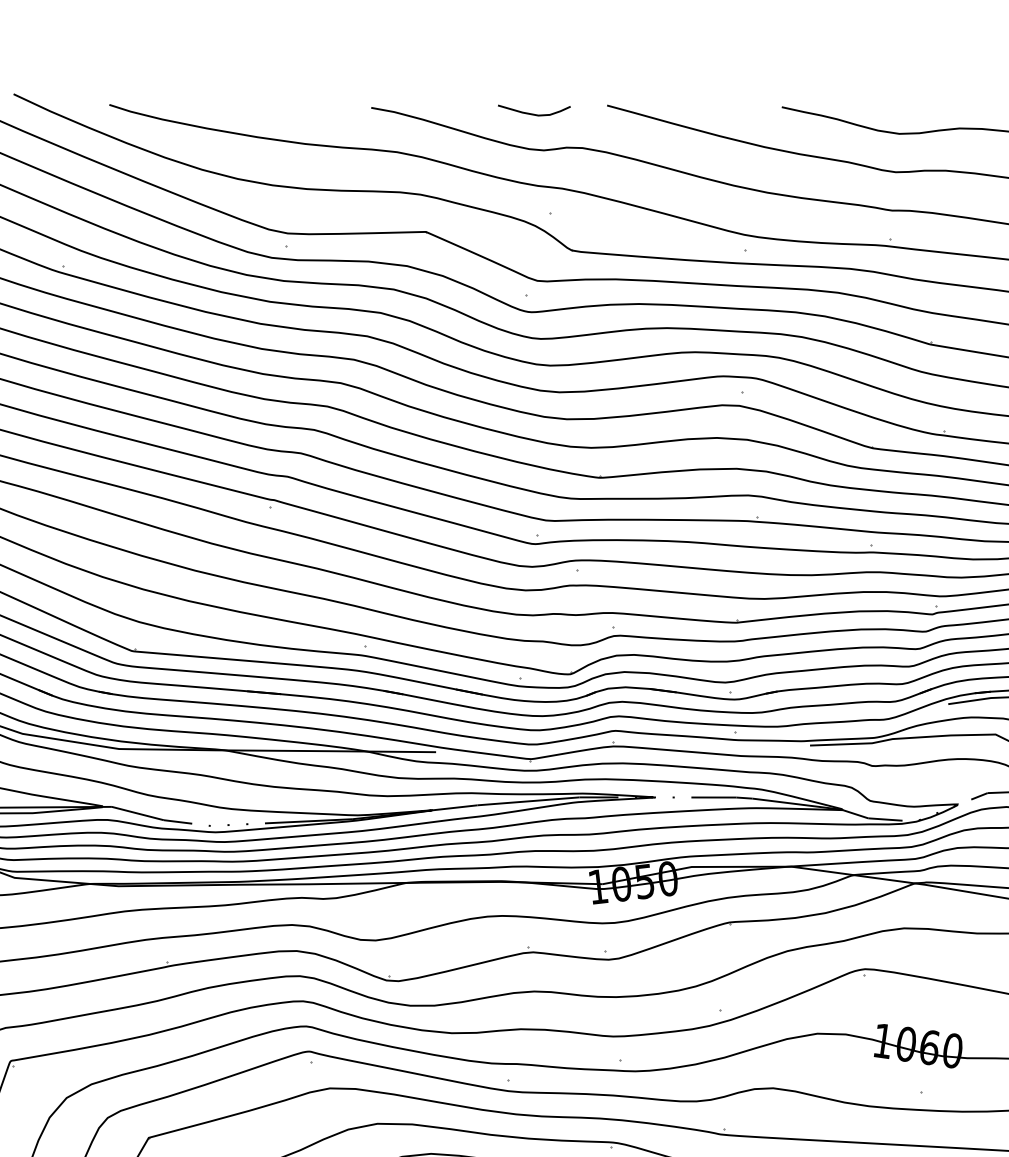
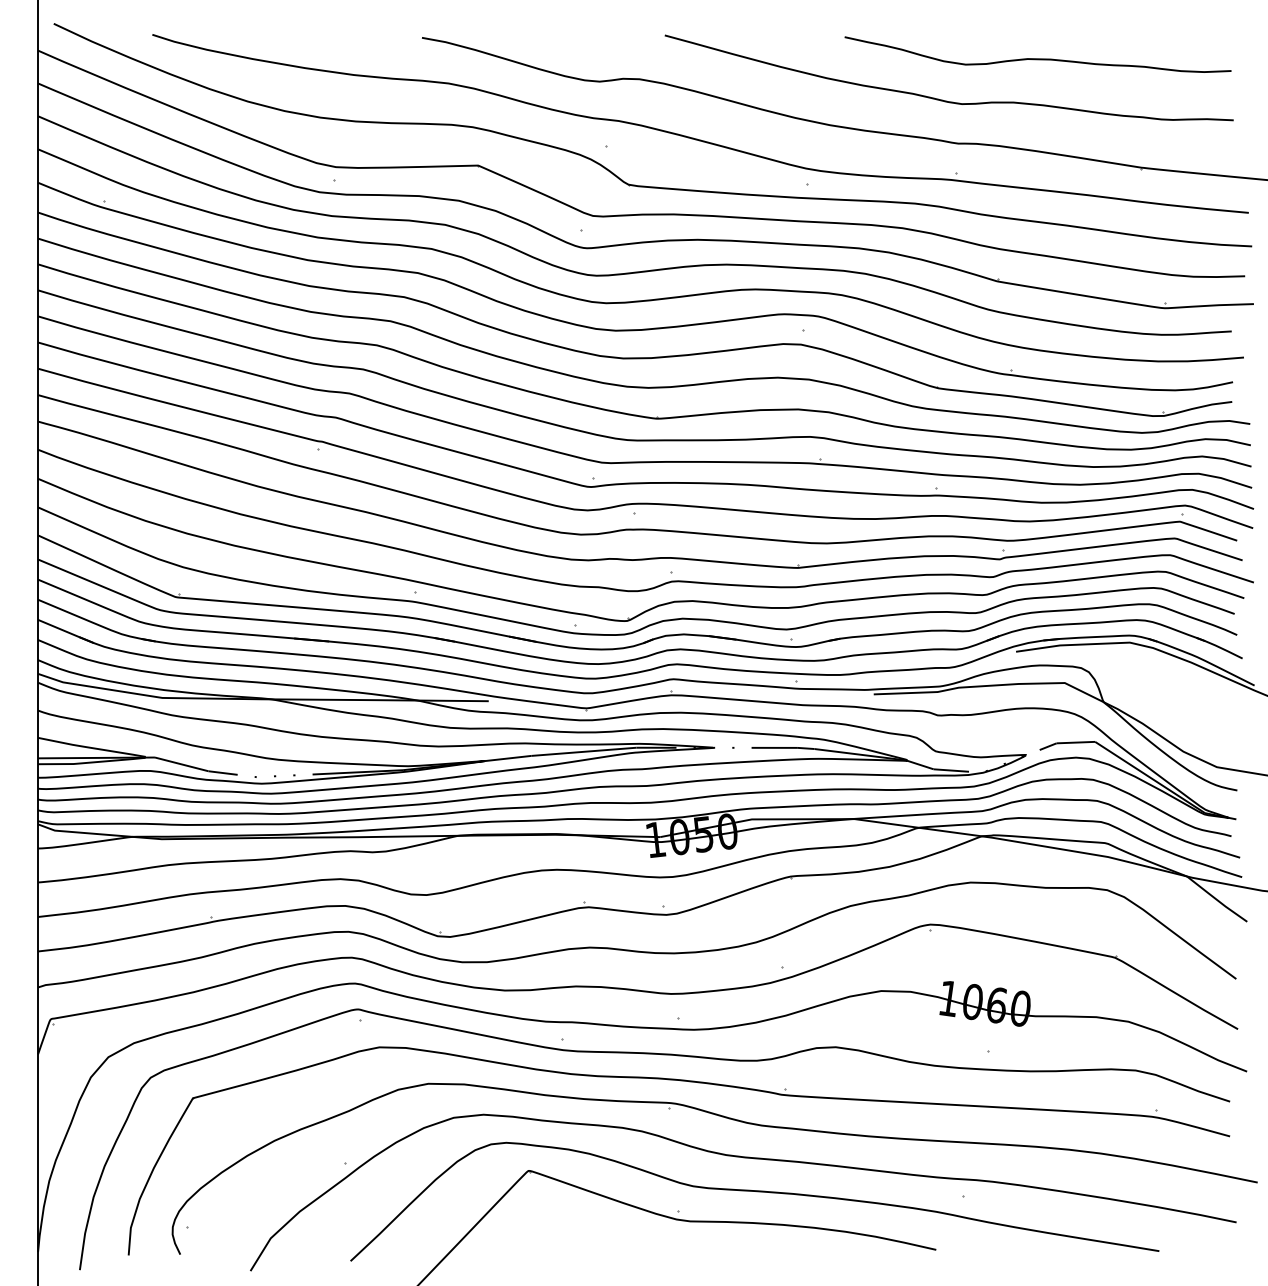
curve: (532, 113) -> (588, 43), removed

